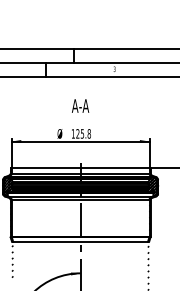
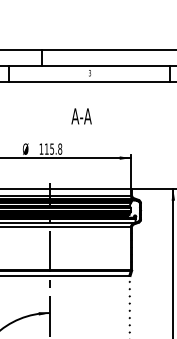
text: (80, 105) -> (81, 115), moved
text: (77, 133) -> (46, 148), 125.8 -> 115.8
hatch: (151, 186) -> (133, 210), removed

